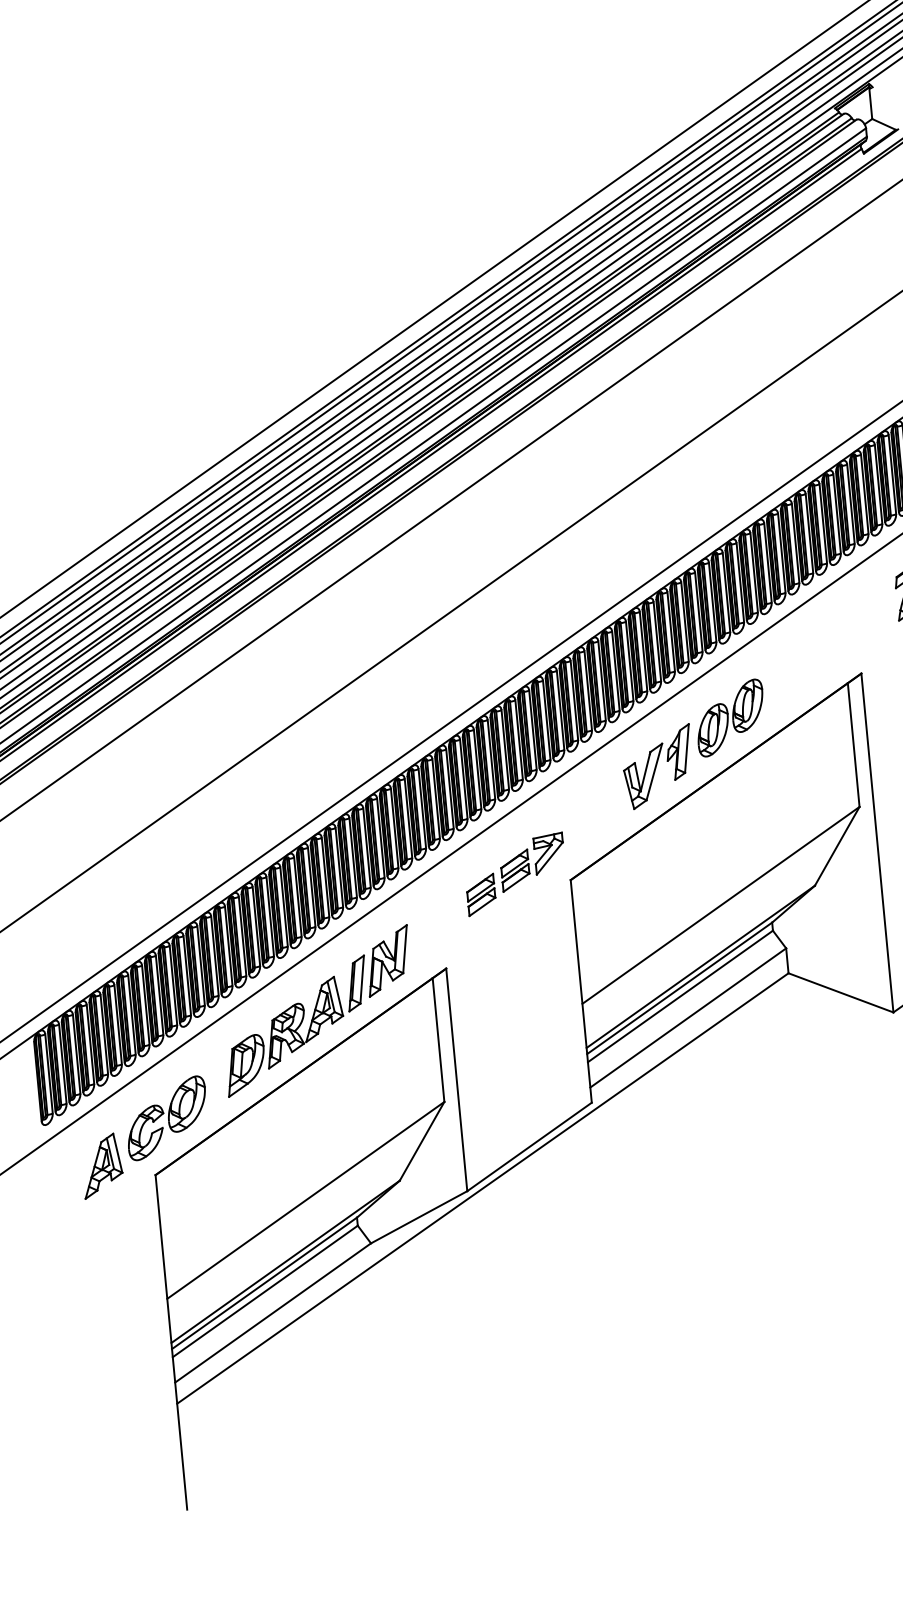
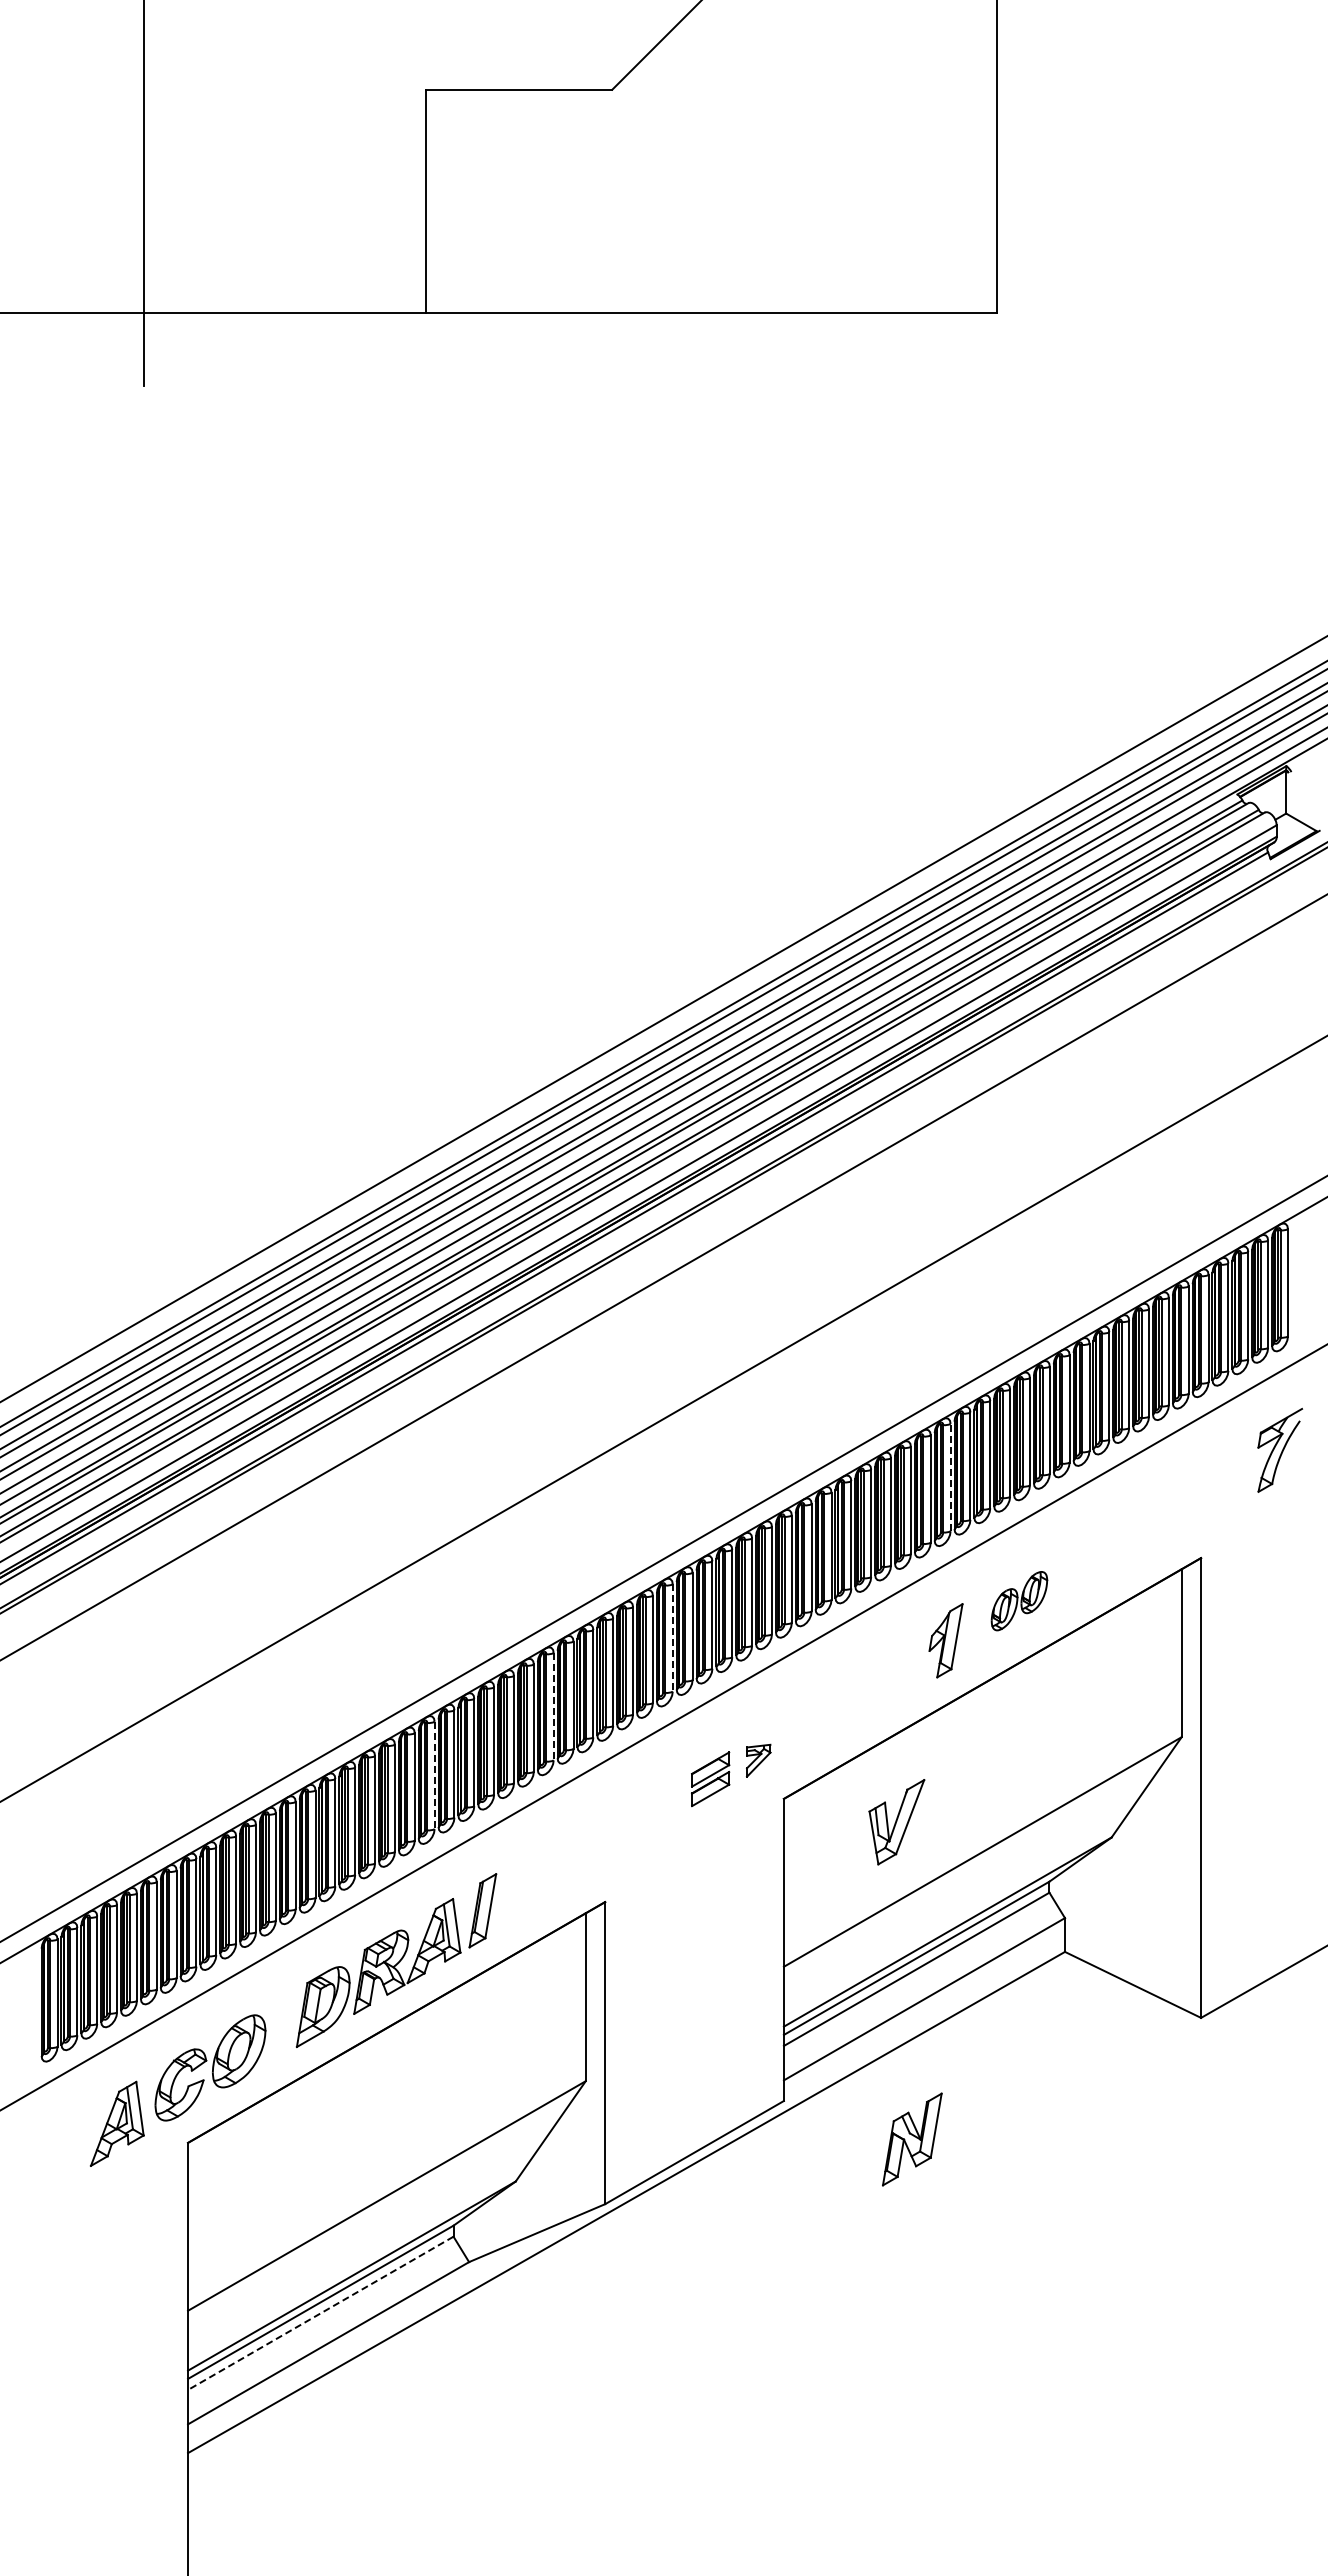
line: (671, 631) -> (950, 1477), solid -> dashed
part: (730, 717) -> (1019, 1600), size x0.6
line: (477, 768) -> (672, 1637), solid -> dashed
part: (644, 776) -> (896, 1822), moved
line: (394, 828) -> (553, 1706), solid -> dashed
part: (549, 853) -> (758, 1760), size x0.6
line: (311, 887) -> (434, 1775), solid -> dashed
part: (481, 894) -> (661, 1807), removed
part: (388, 960) -> (912, 2139), moved
line: (265, 1291) -> (320, 2313), solid -> dashed

